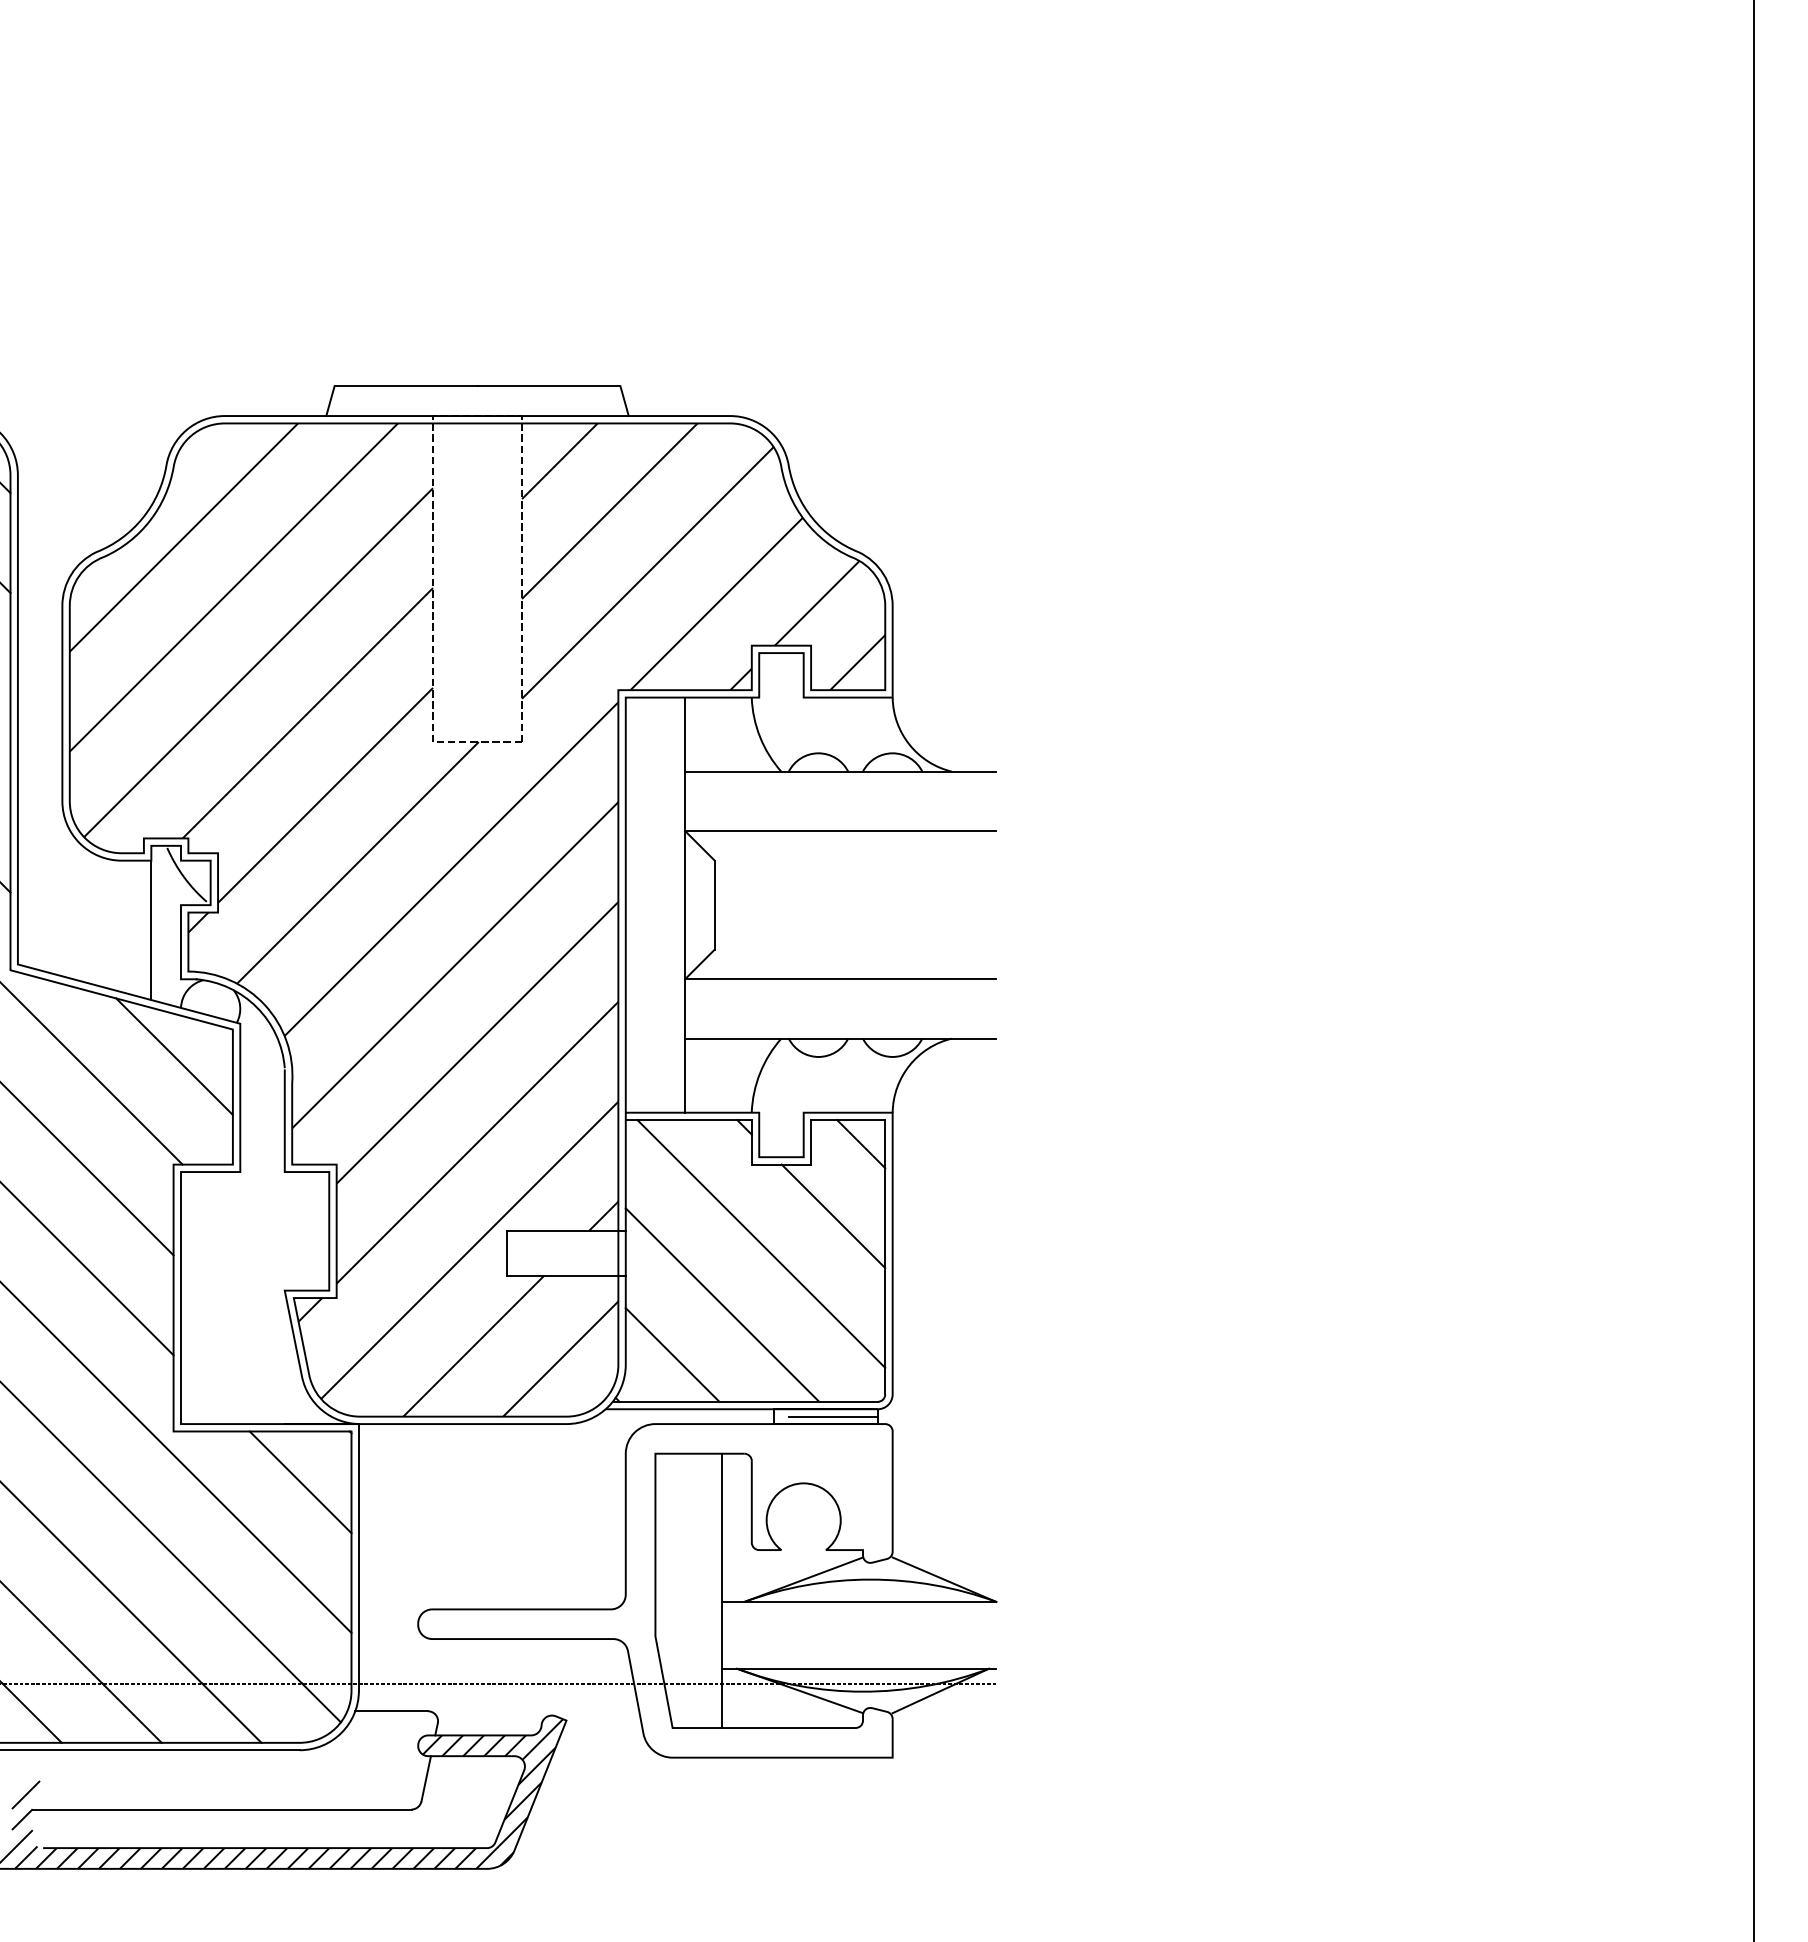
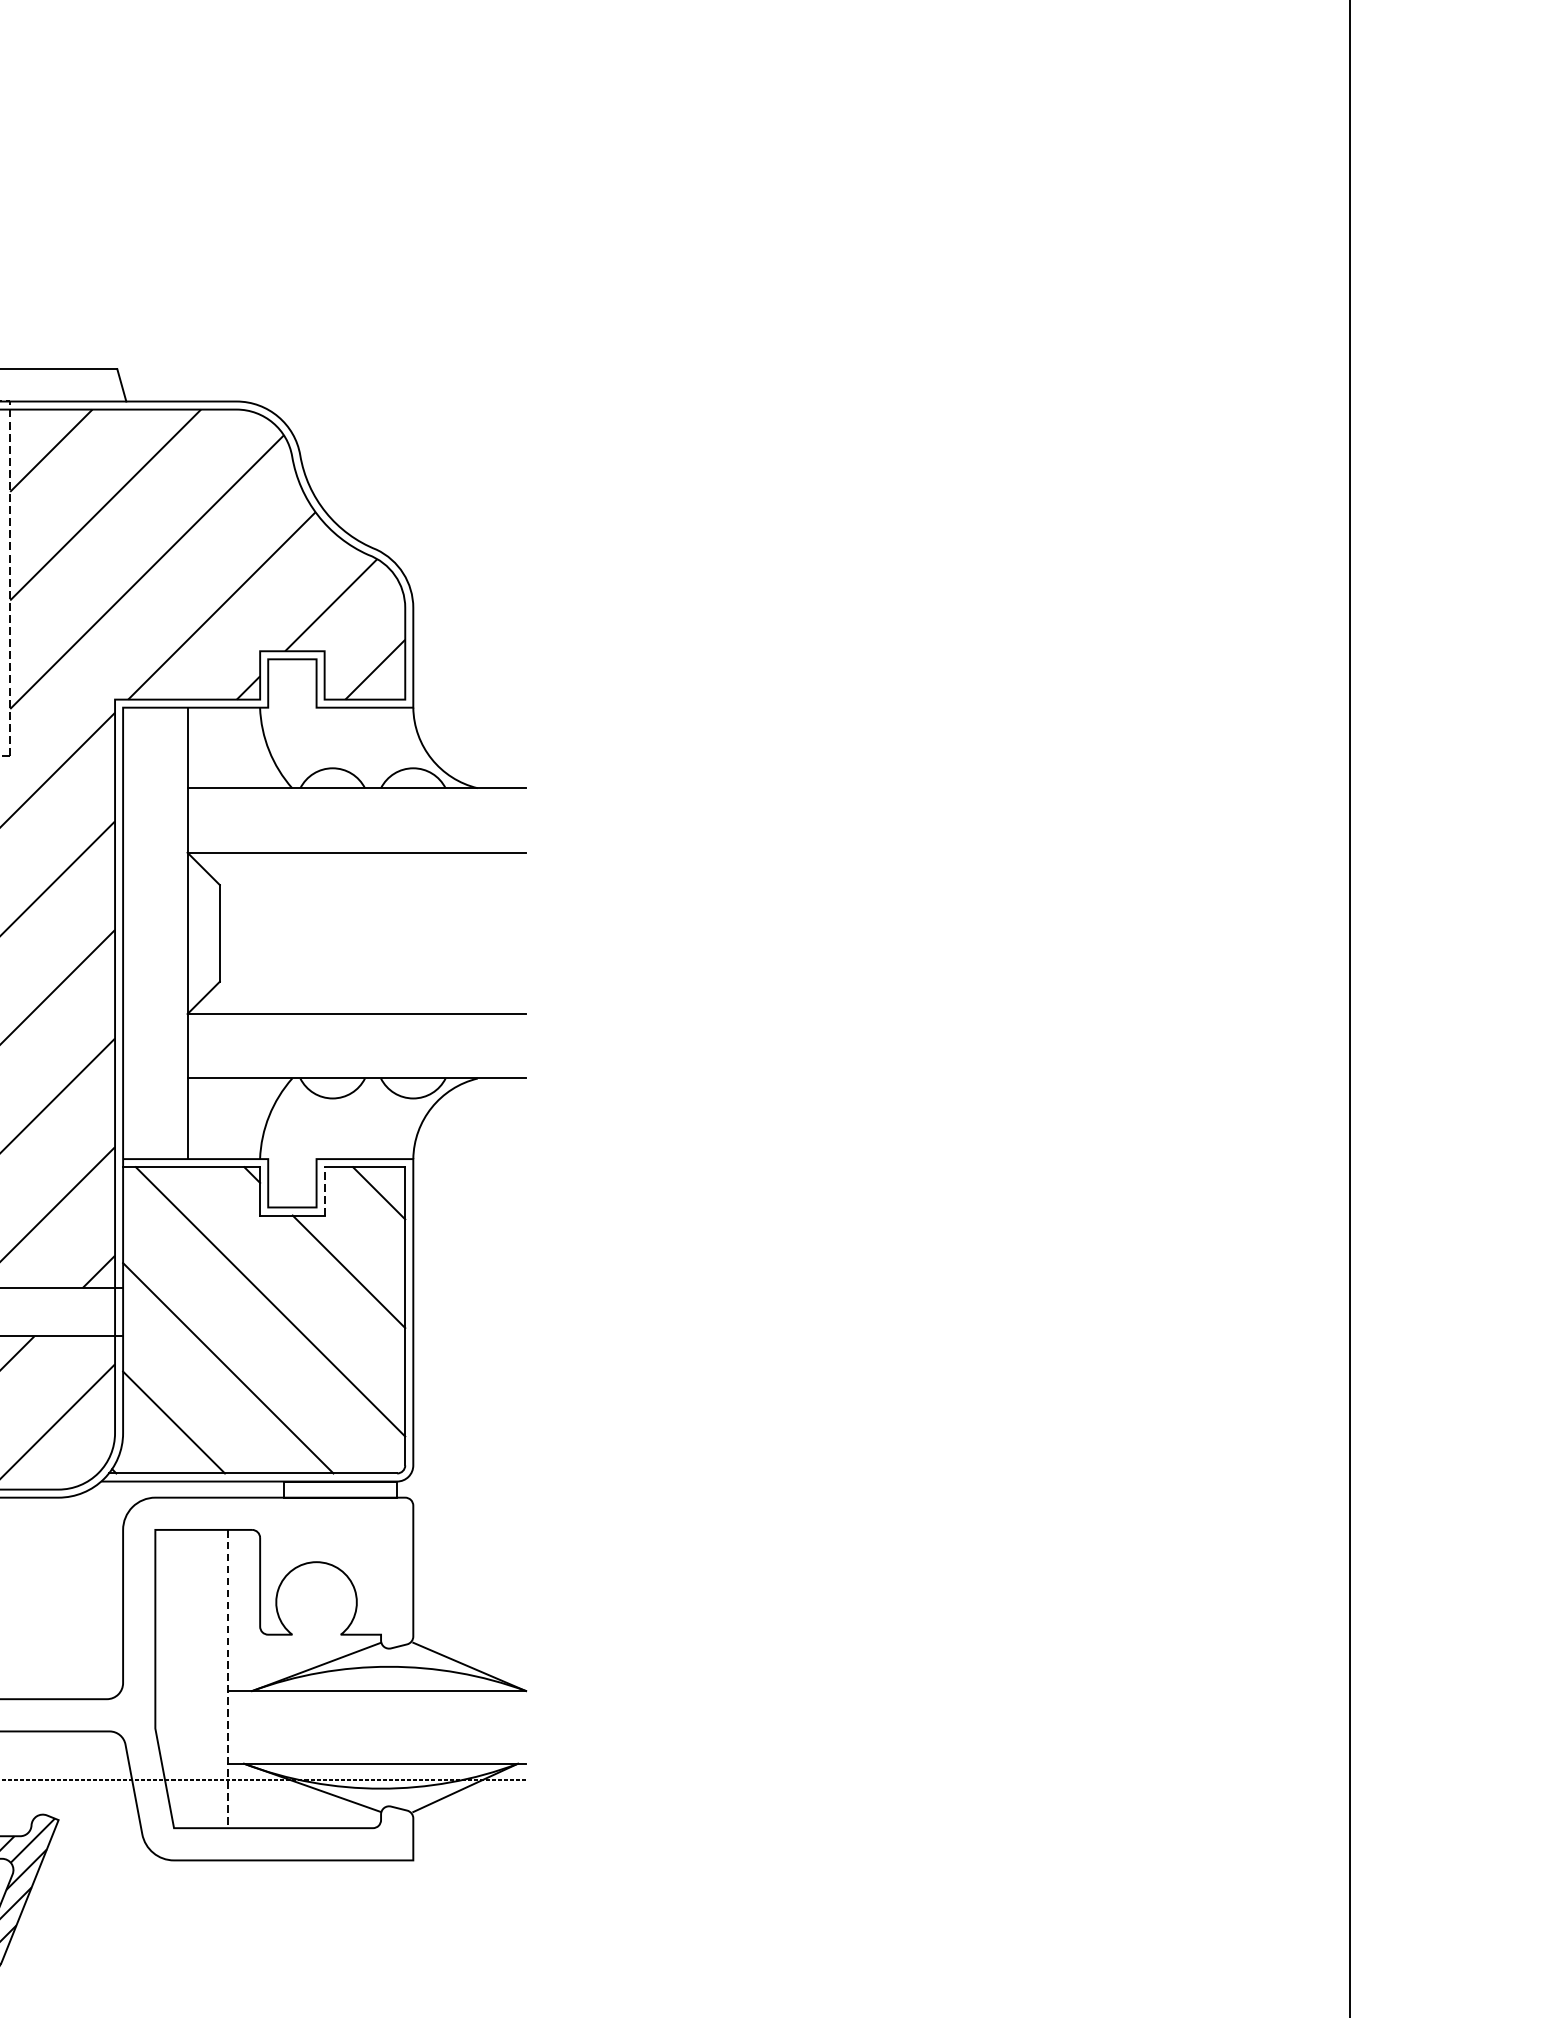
line: (811, 1141) -> (325, 1190), solid -> dashed
line: (832, 1416) -> (347, 1489), removed
line: (722, 1591) -> (228, 1679), solid -> dashed

